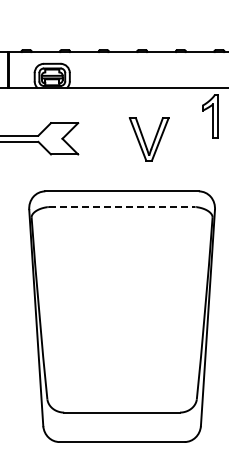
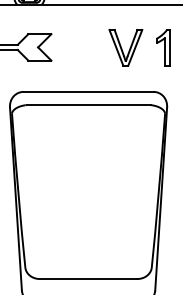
part: (210, 116) -> (163, 48), moved
part: (148, 139) -> (125, 48), moved
line: (122, 207) -> (88, 105), dashed -> solid

